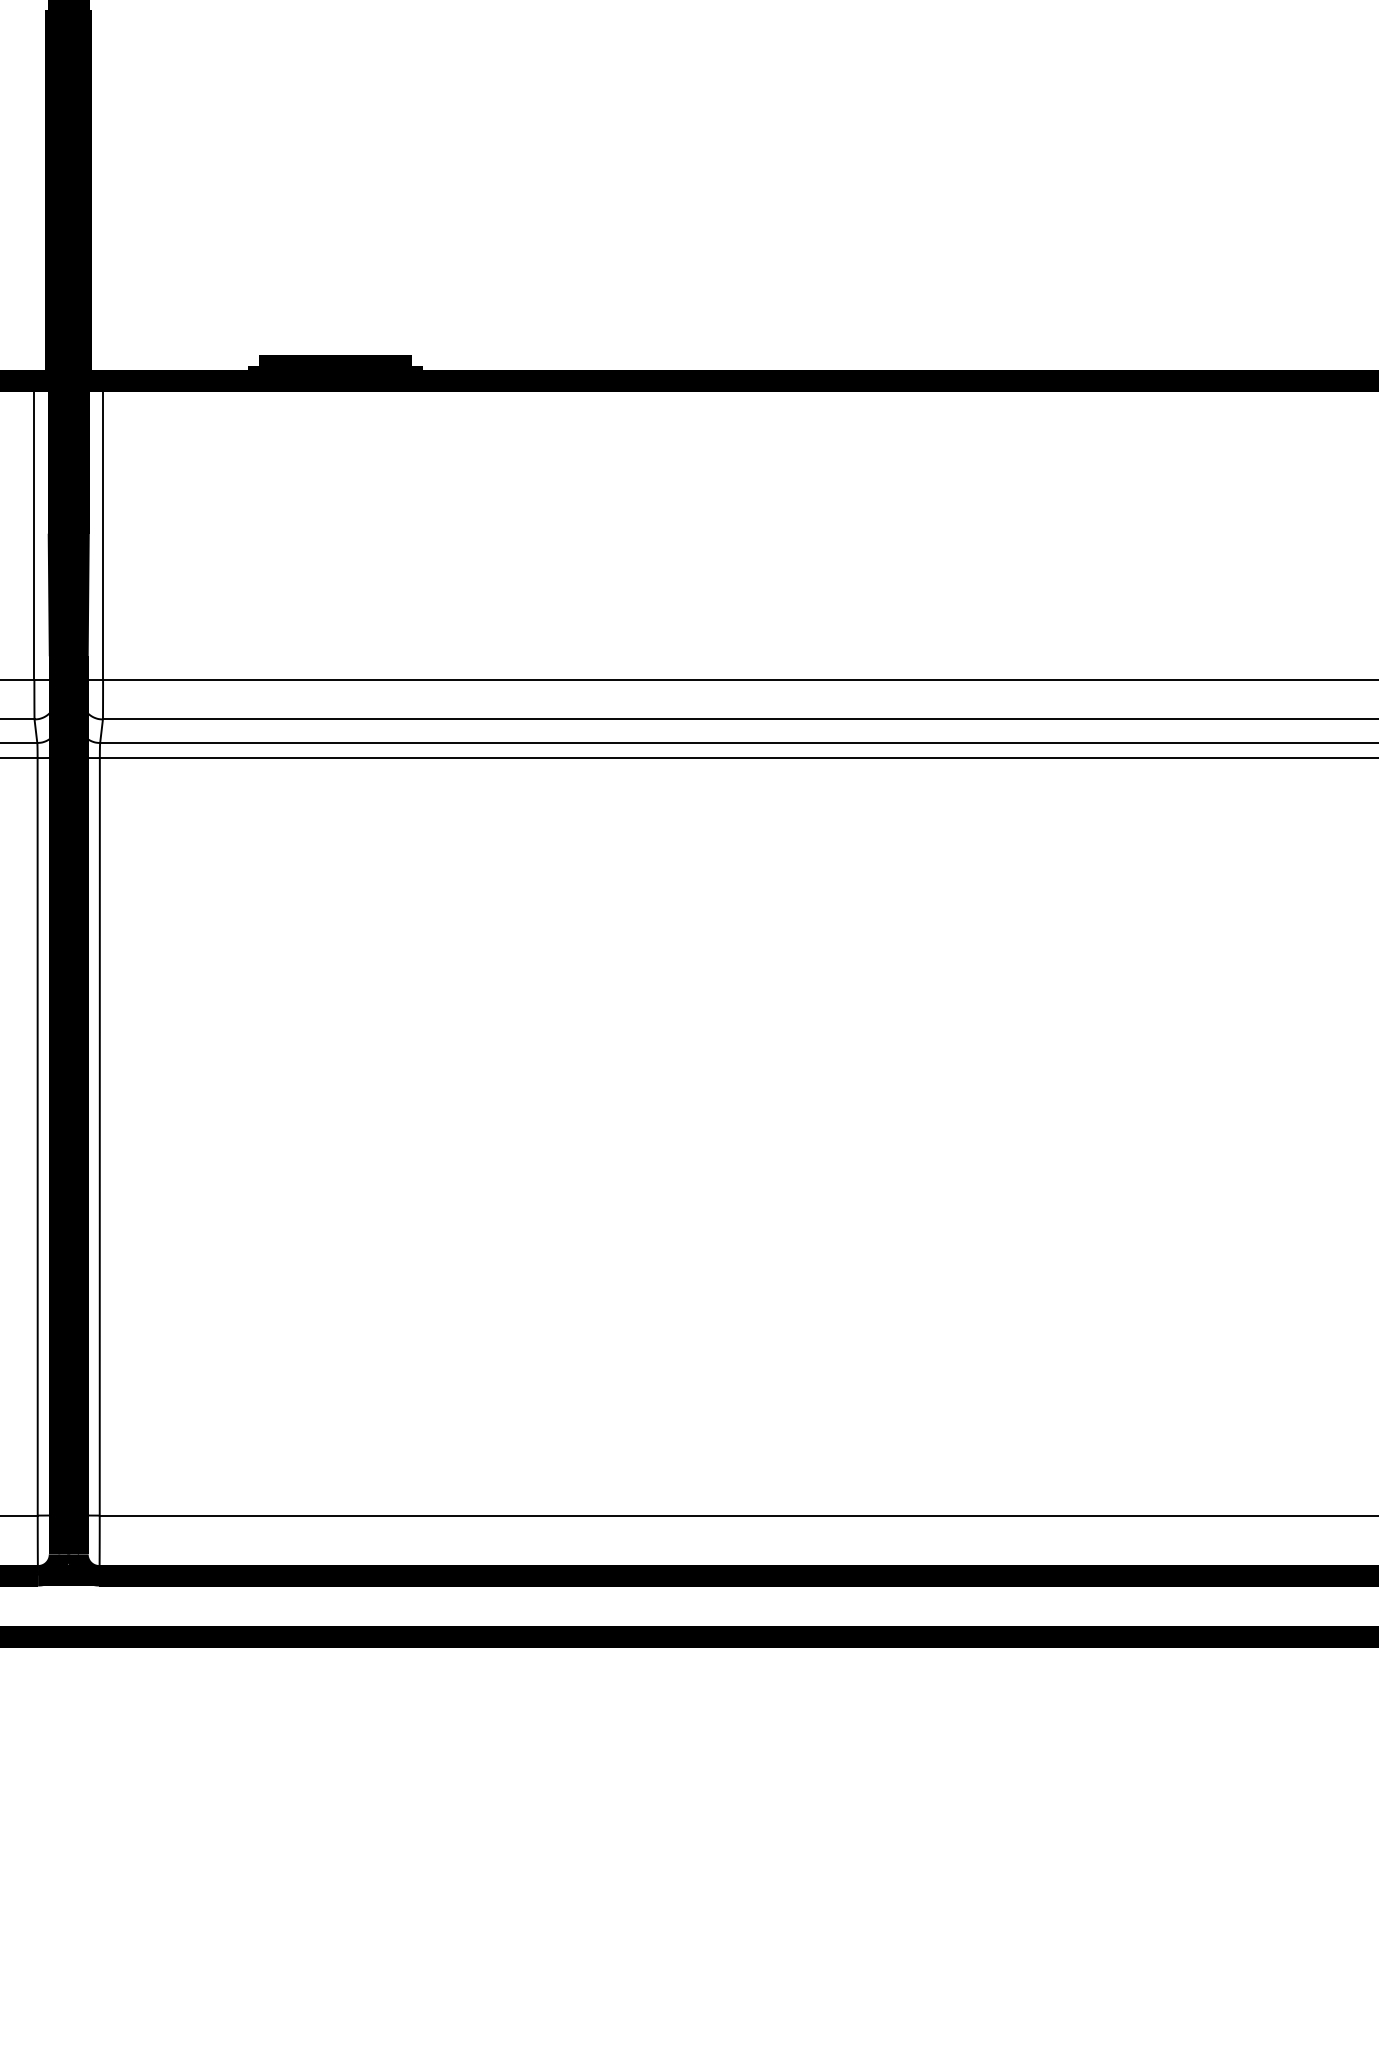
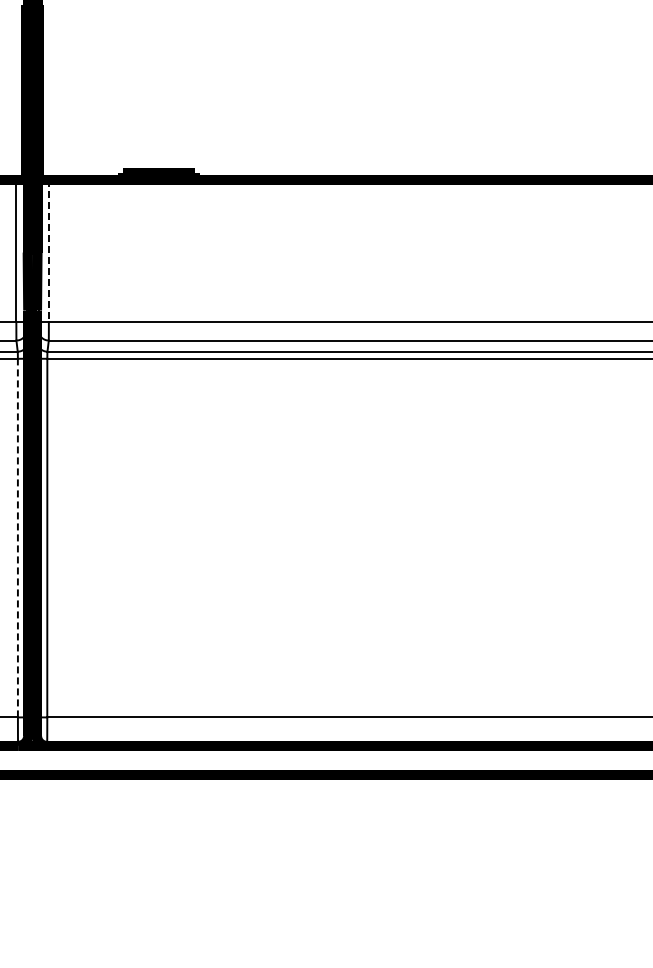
line: (102, 531) -> (48, 251), solid -> dashed
line: (36, 1135) -> (17, 537), solid -> dashed

